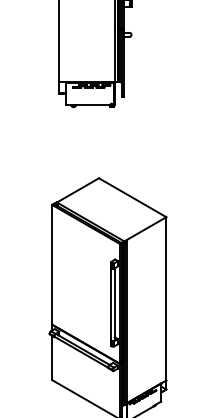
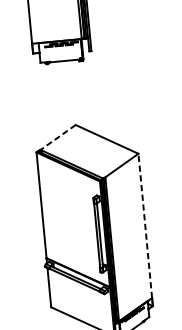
line: (77, 190) -> (57, 137), solid -> dashed
line: (166, 298) -> (145, 225), solid -> dashed

